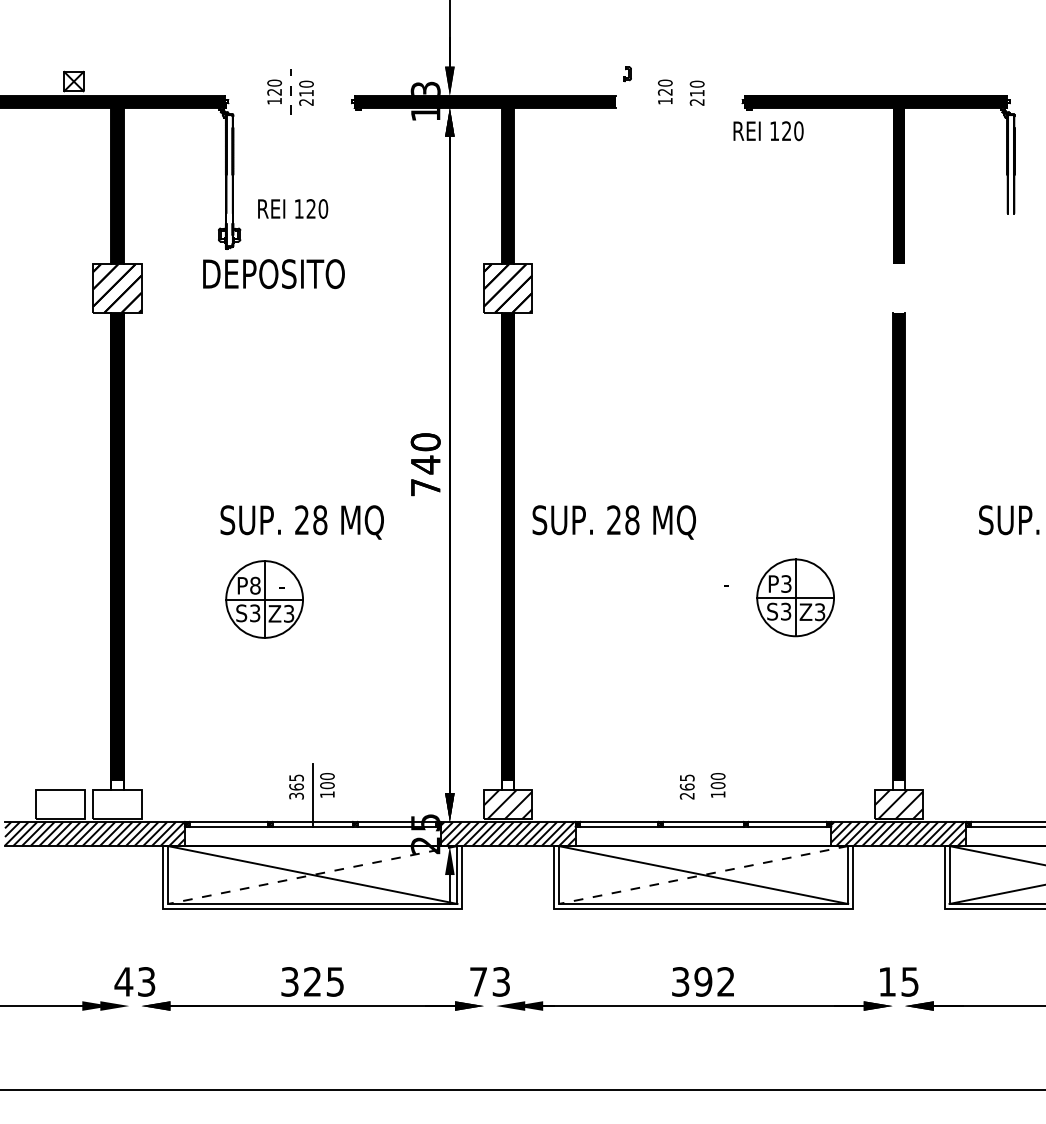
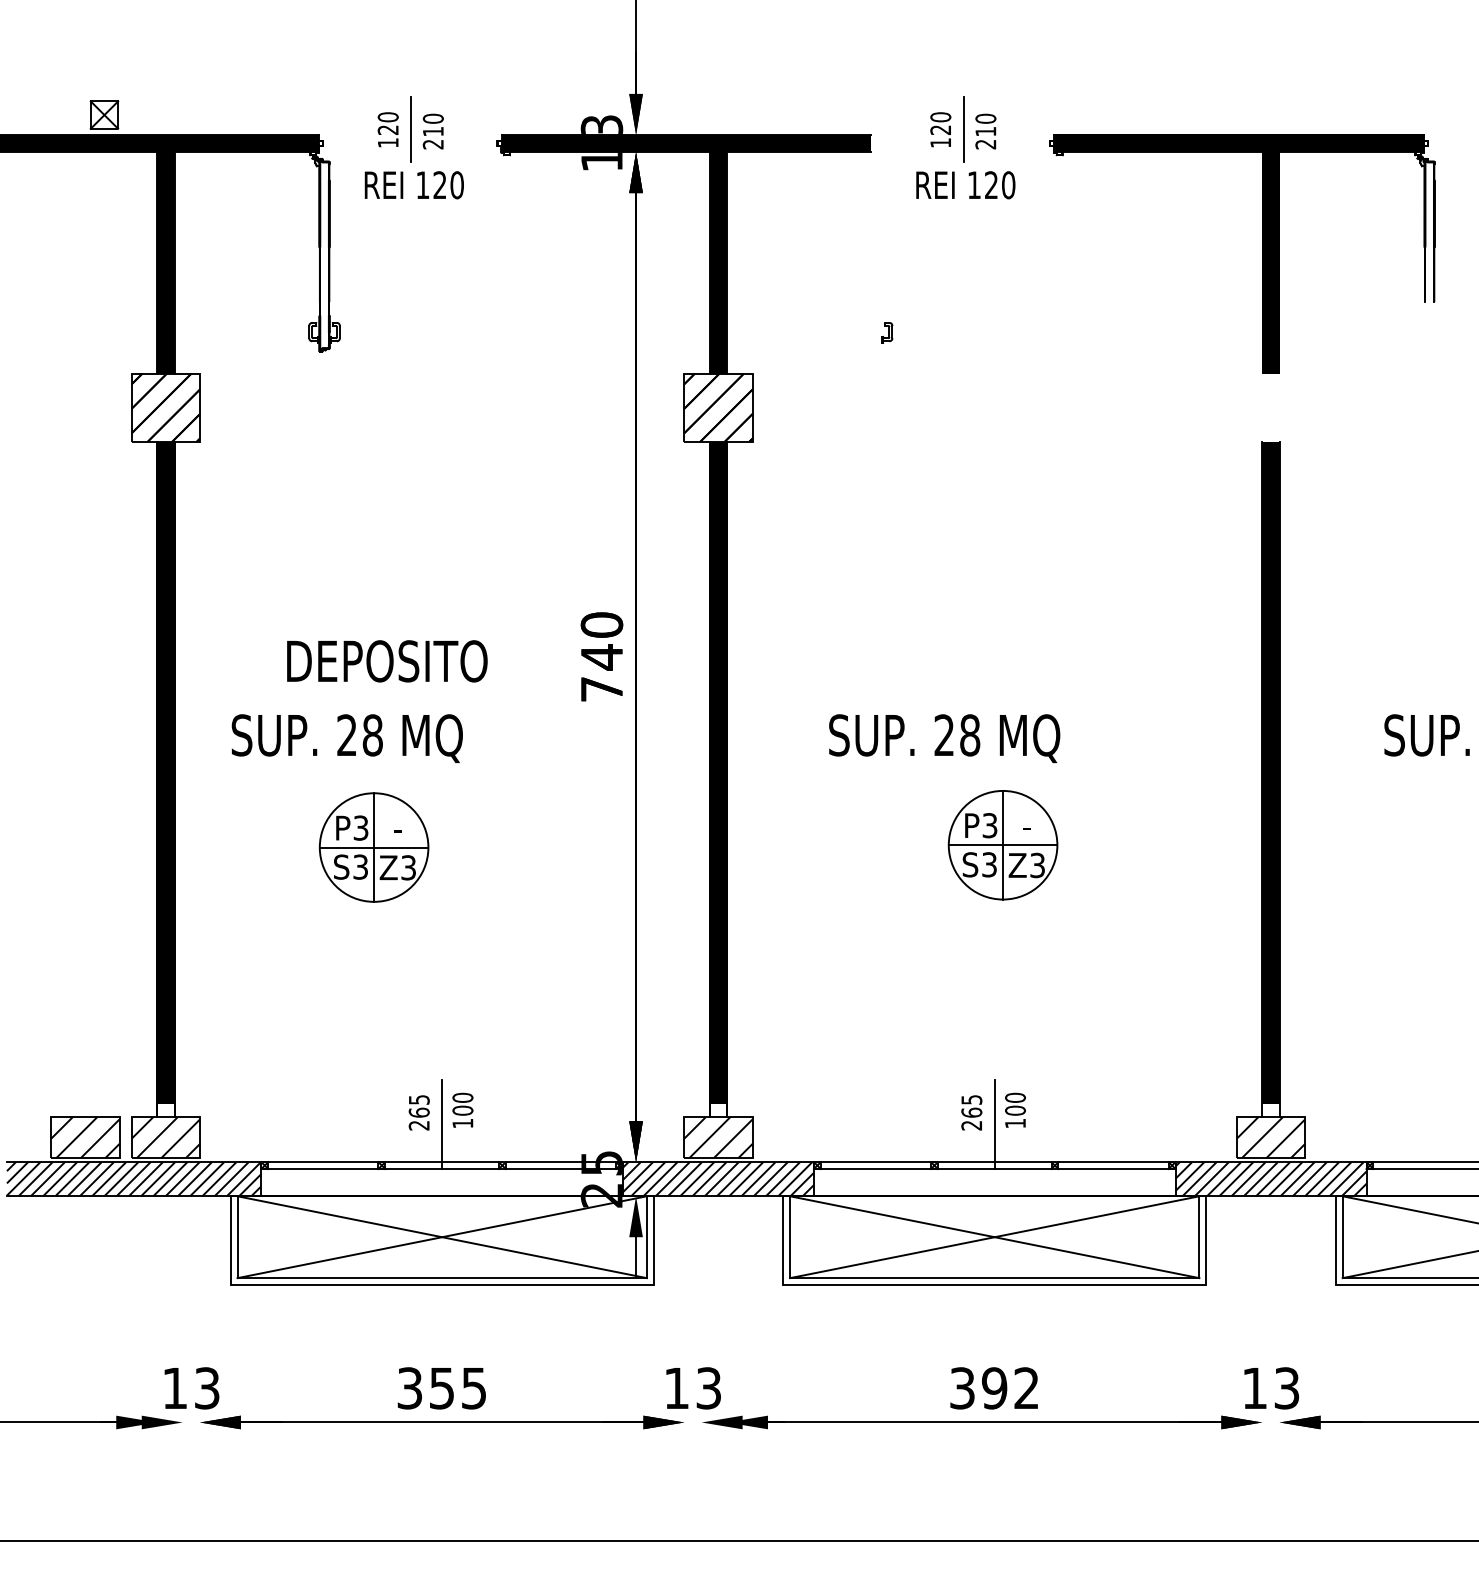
part: (627, 74) -> (887, 332), moved
line: (291, 91) -> (411, 129), dashed -> solid
line: (681, 91) -> (963, 129), added
text: (768, 131) -> (965, 185), moved
text: (292, 209) -> (413, 185), moved
text: (274, 274) -> (387, 661), moved
text: (301, 522) -> (346, 738), moved
text: (614, 522) -> (944, 738), moved
text: (255, 585) -> (360, 827), P8 -> P3
part: (795, 598) -> (1002, 845), moved
line: (703, 795) -> (994, 1124), added
text: (296, 796) -> (419, 1125), 365 -> 265
hatch: (60, 804) -> (85, 1137), added
hatch: (117, 804) -> (165, 1137), added
line: (312, 875) -> (442, 1237), dashed -> solid
line: (703, 875) -> (994, 1237), dashed -> solid
text: (910, 981) -> (1287, 1387), 15 -> 13
text: (123, 982) -> (174, 1388), 43 -> 13
text: (312, 982) -> (441, 1388), 325 -> 355
text: (478, 982) -> (676, 1388), 73 -> 13

